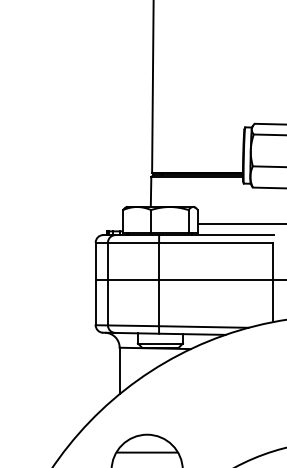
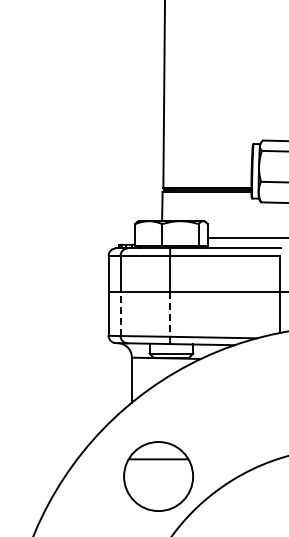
line: (107, 303) -> (120, 314), solid -> dashed
line: (159, 303) -> (170, 314), solid -> dashed

